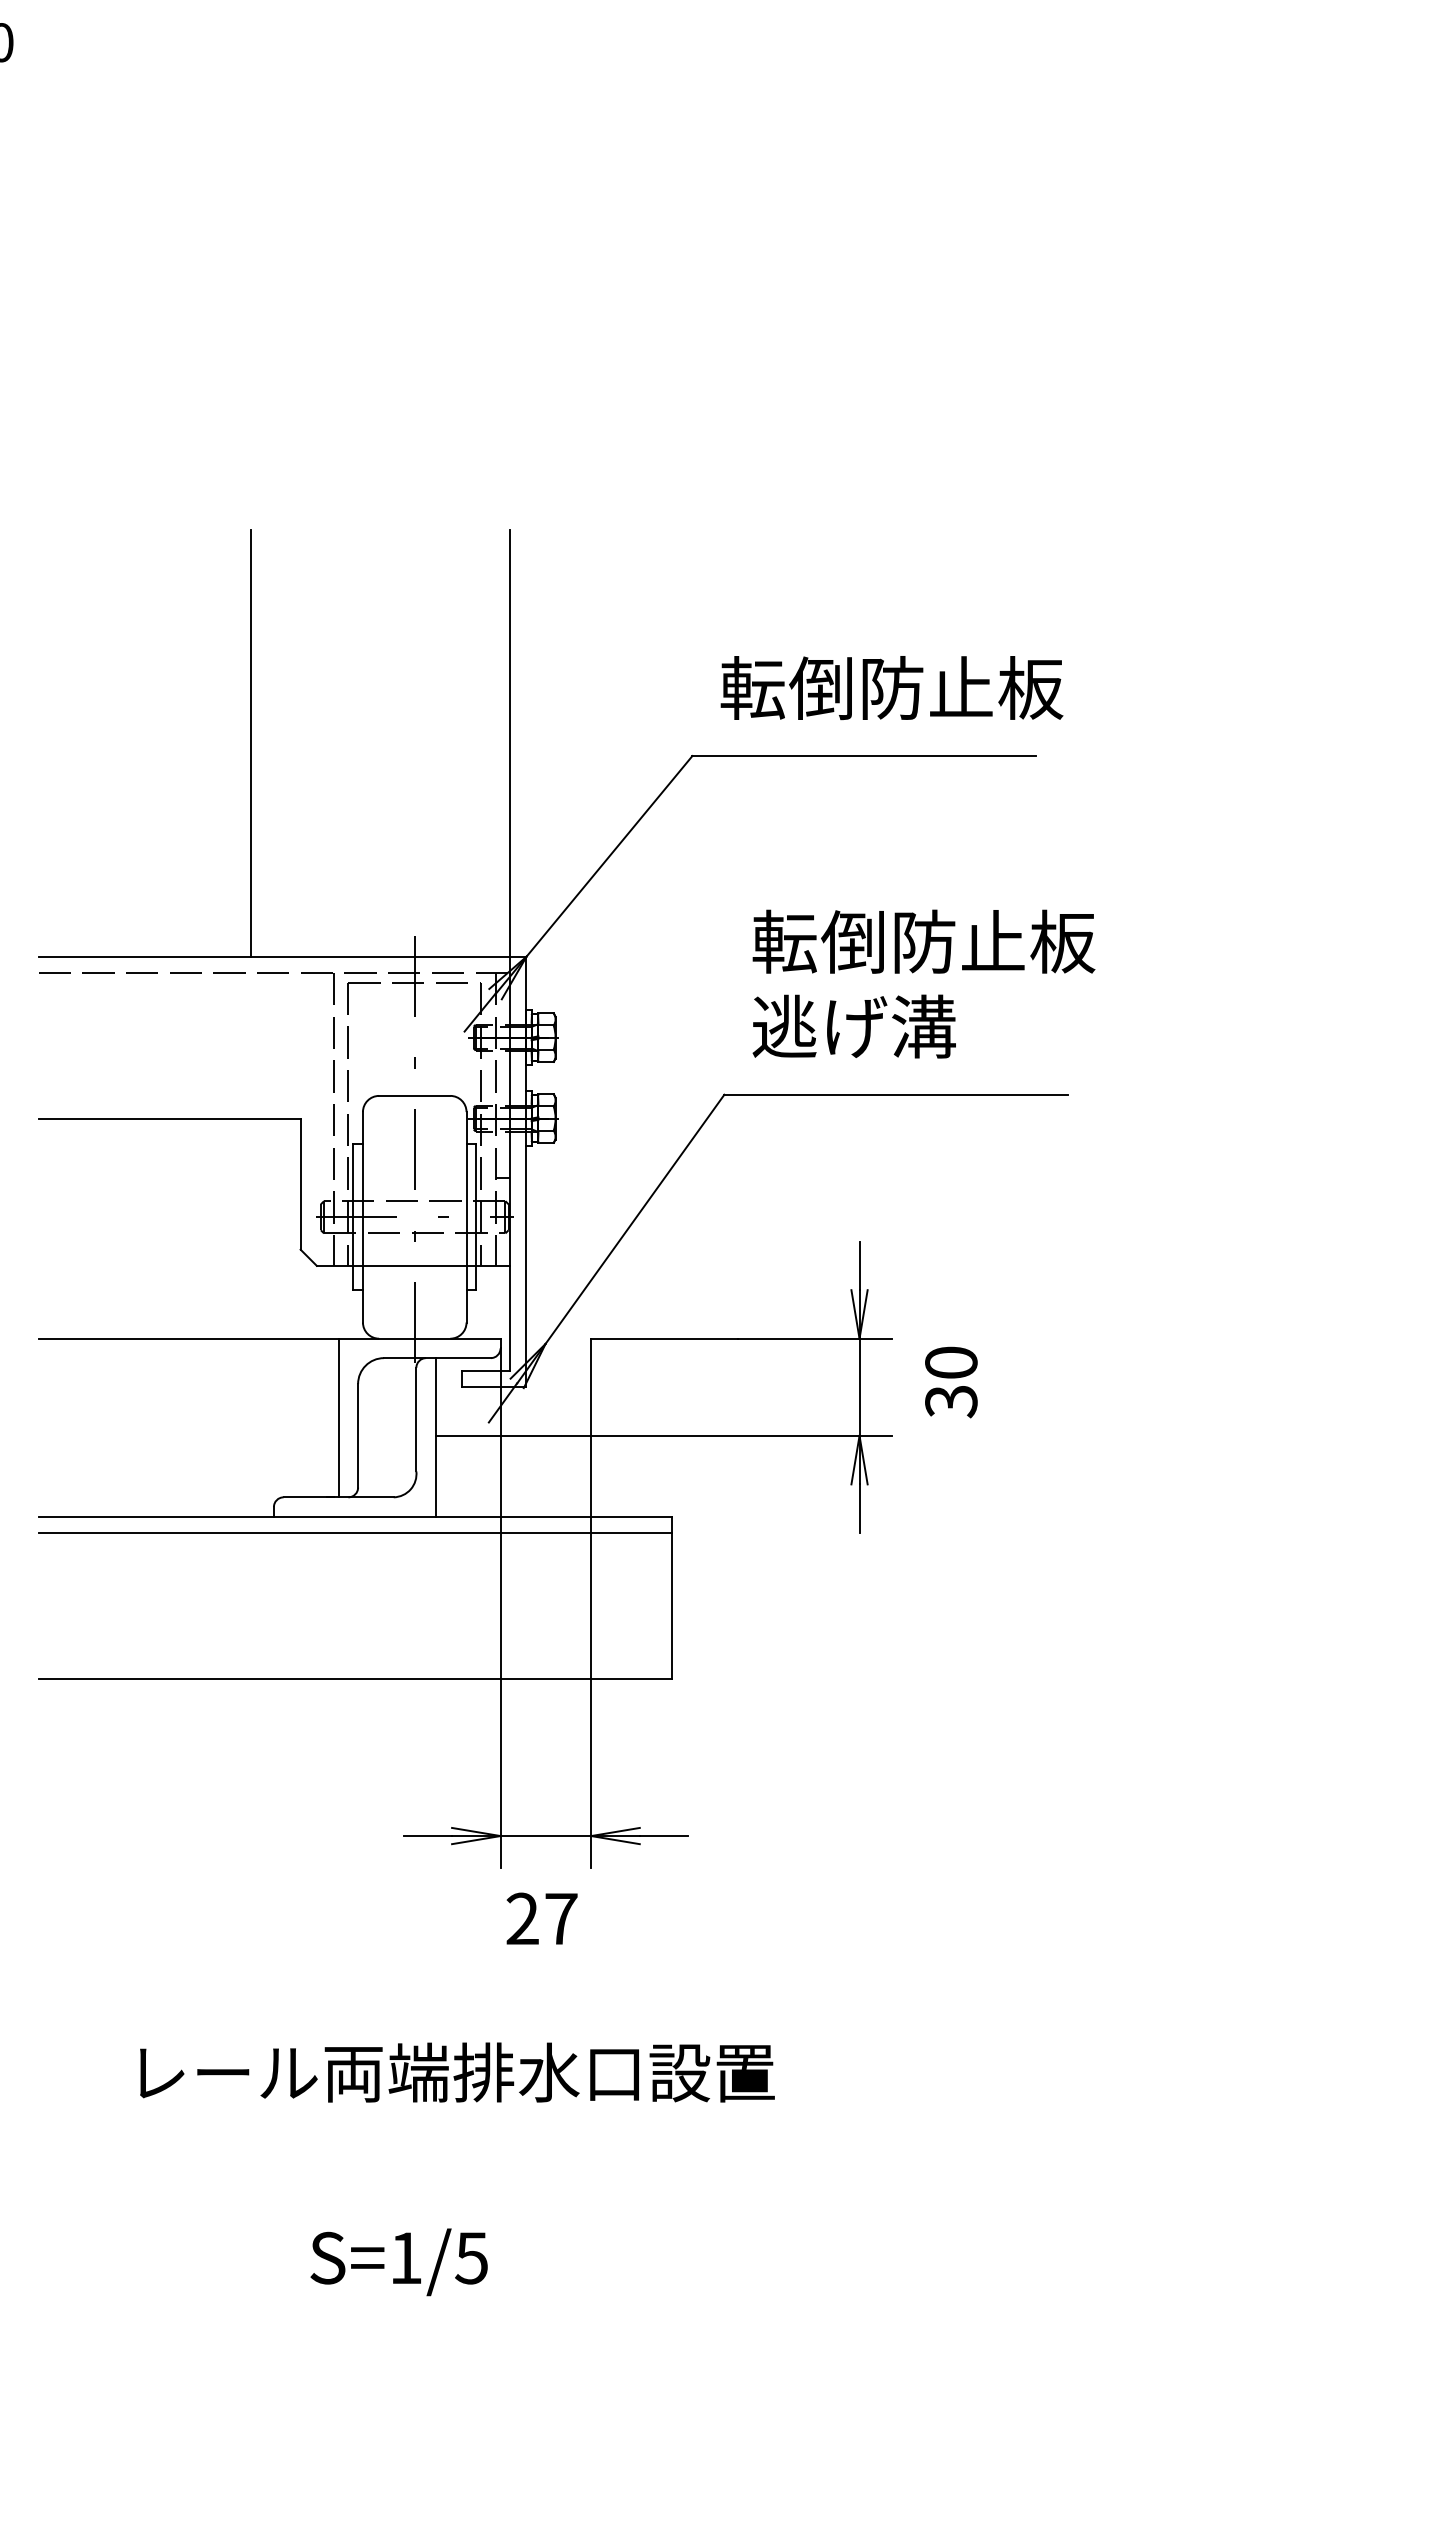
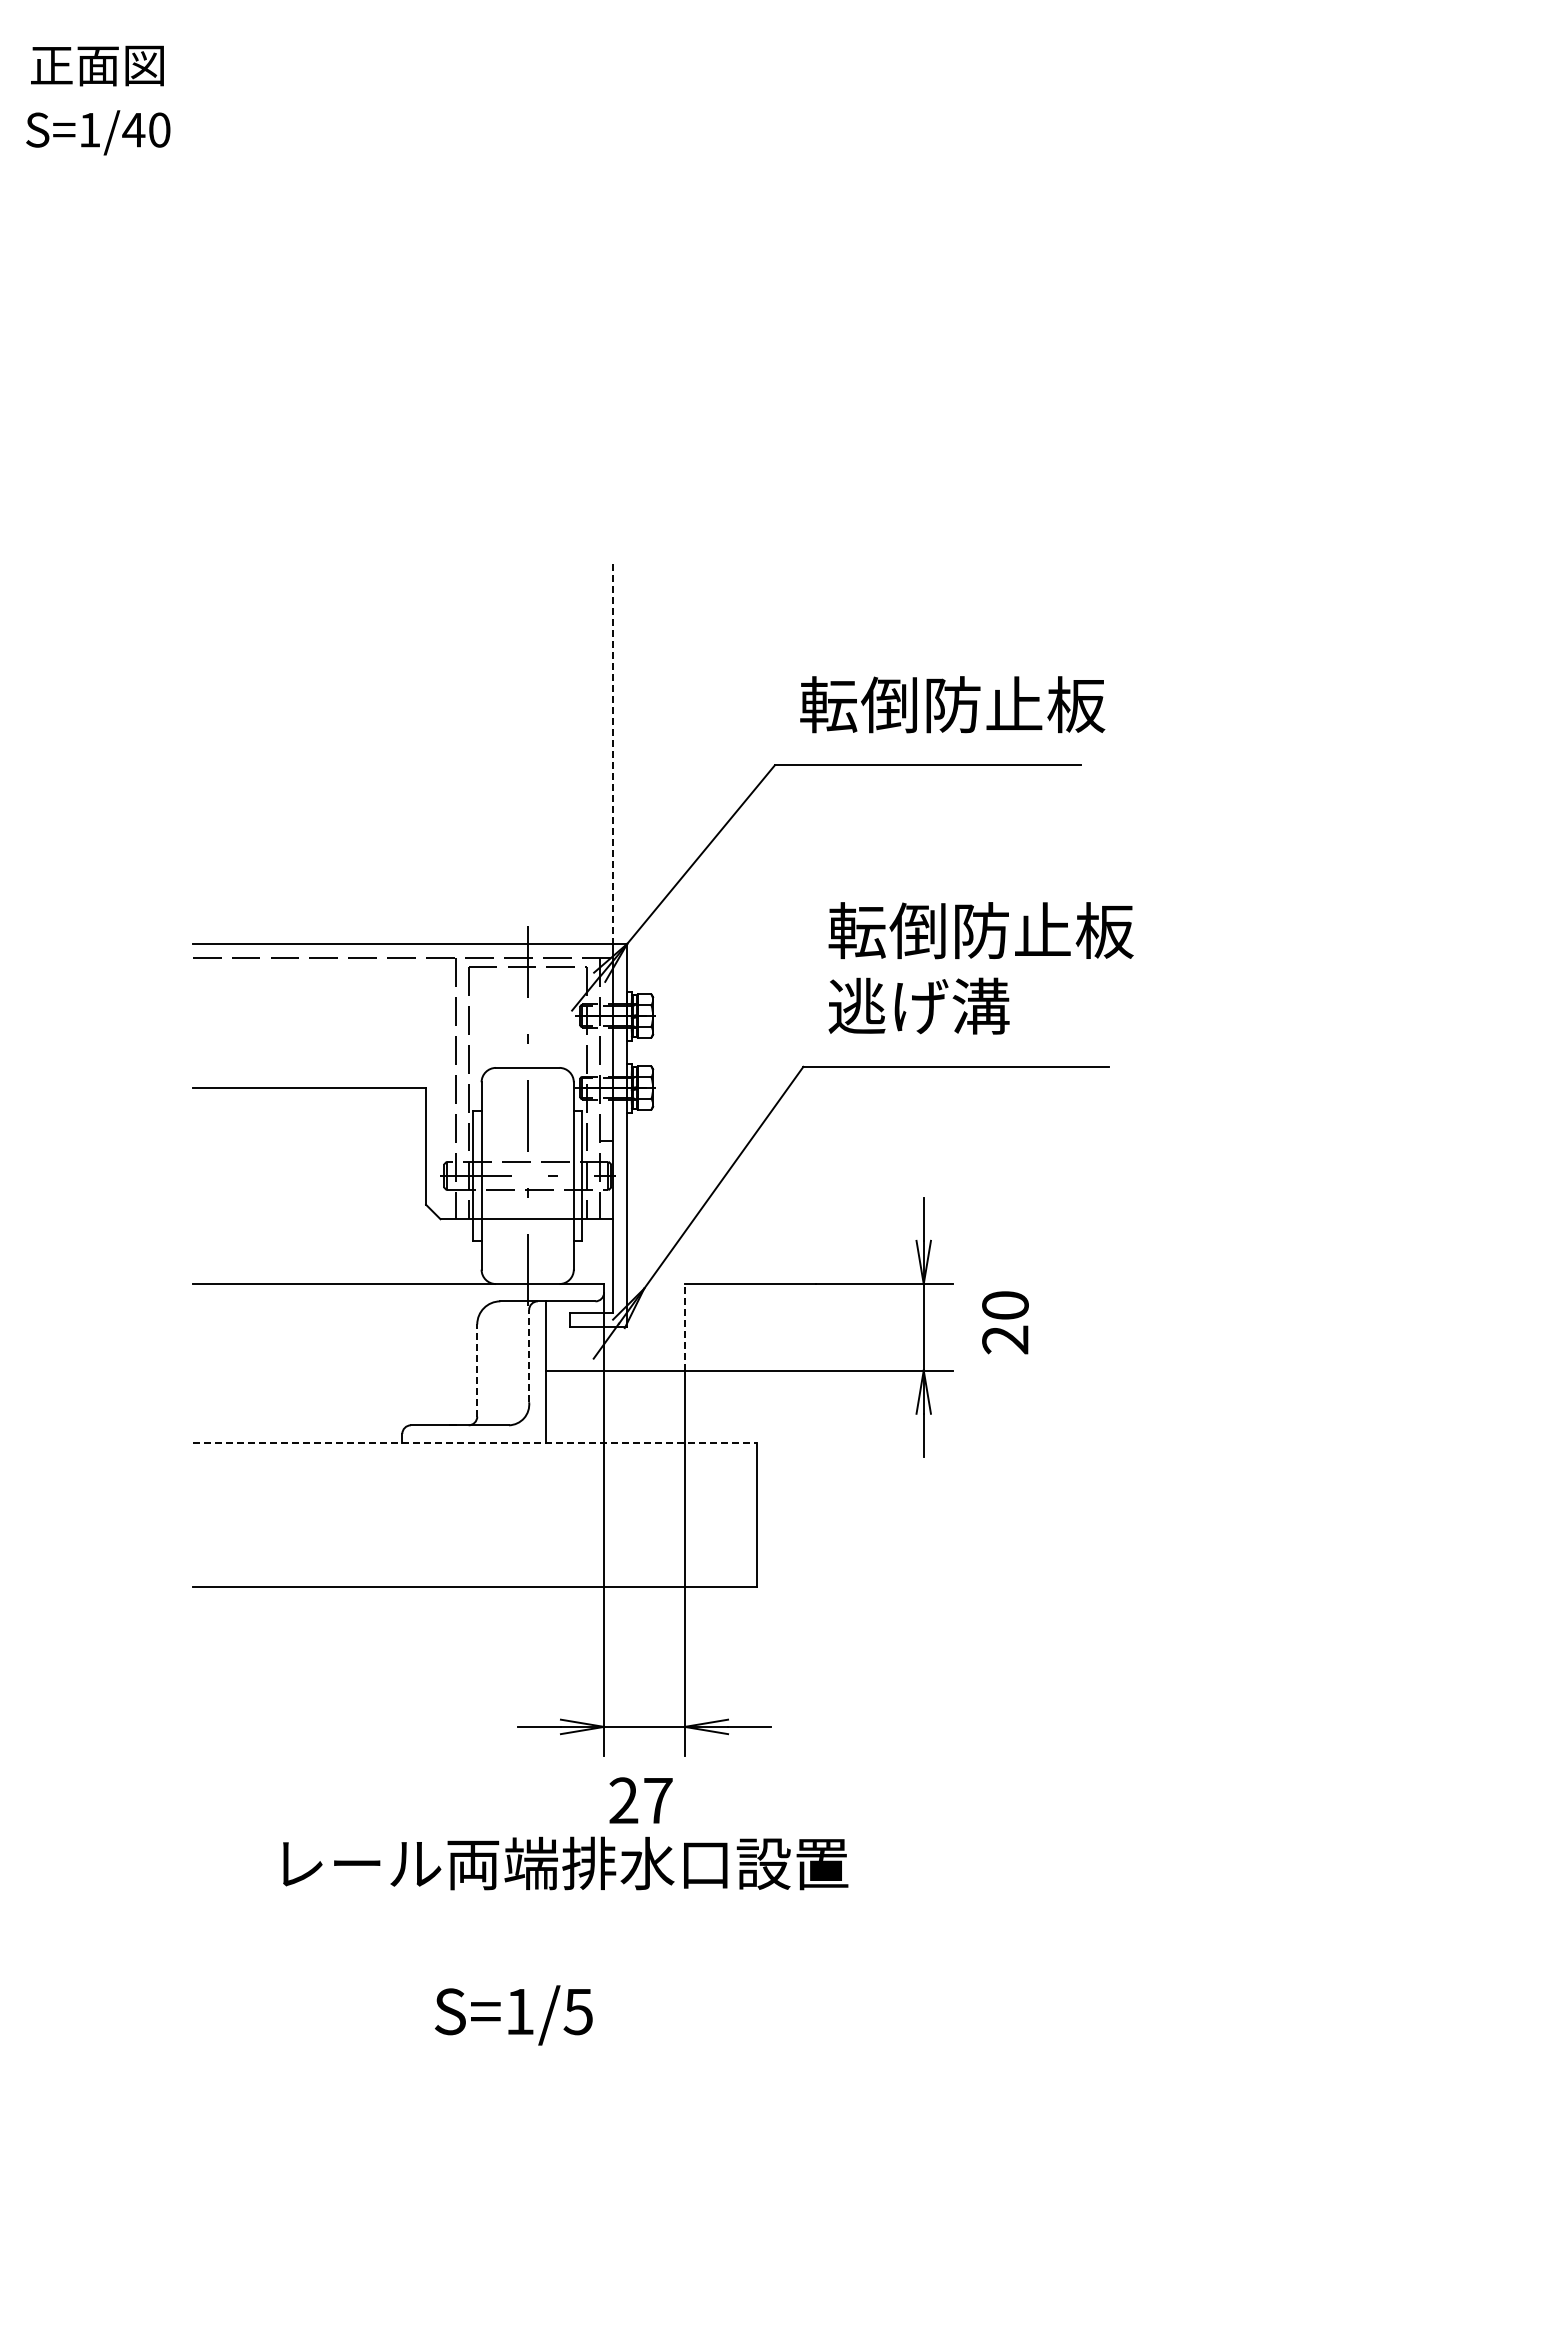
line: (251, 742) -> (382, 753), removed
line: (509, 743) -> (612, 754), solid -> dashed
line: (590, 1386) -> (684, 1326), solid -> dashed
text: (951, 1400) -> (1005, 1339), 30 -> 20
line: (338, 1417) -> (459, 1354), removed
line: (416, 1418) -> (529, 1355), solid -> dashed
line: (358, 1435) -> (477, 1370), solid -> dashed
line: (356, 1516) -> (475, 1442), solid -> dashed
line: (354, 1533) -> (474, 1457), removed
text: (457, 2072) -> (565, 1863), moved
text: (398, 2262) -> (513, 2015), moved

